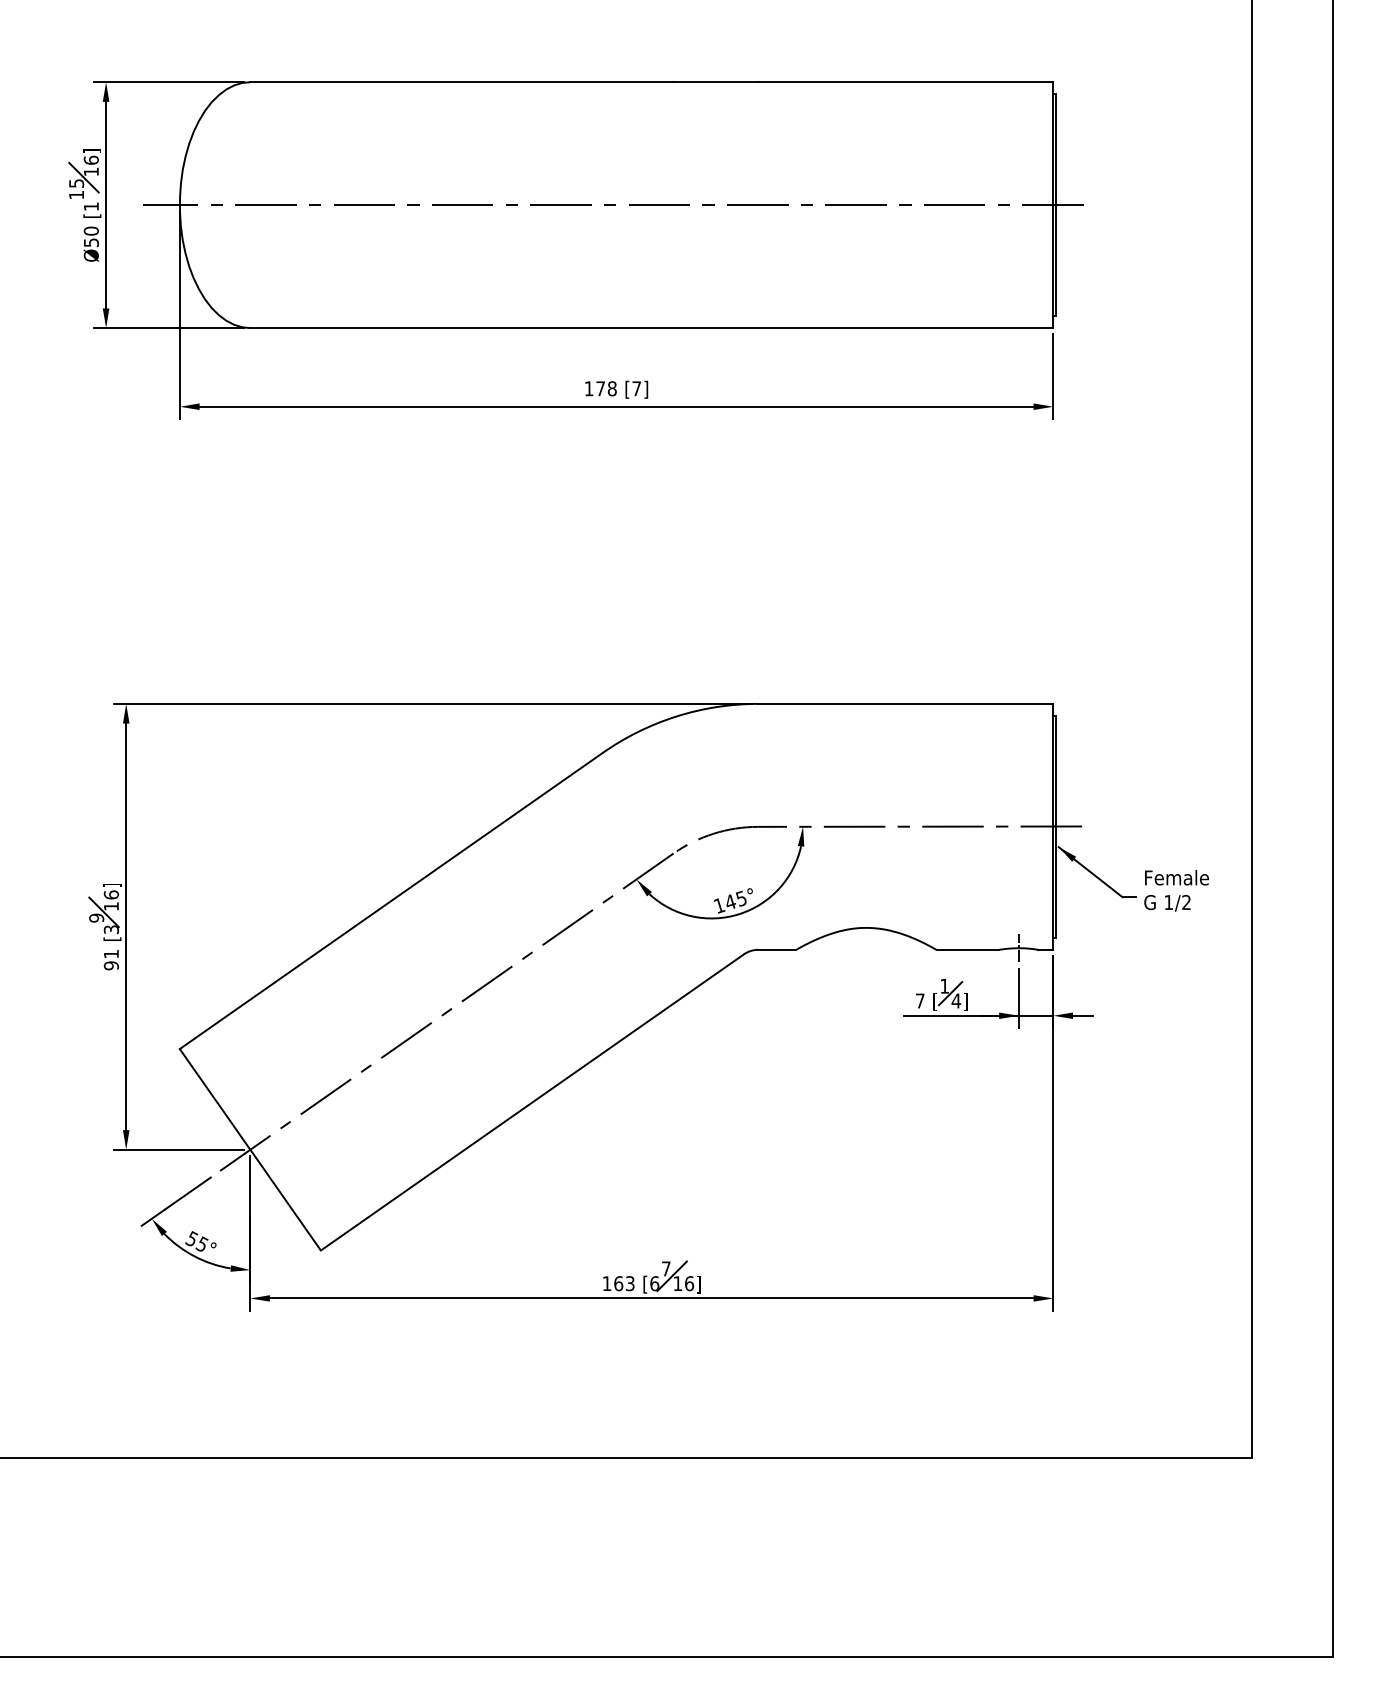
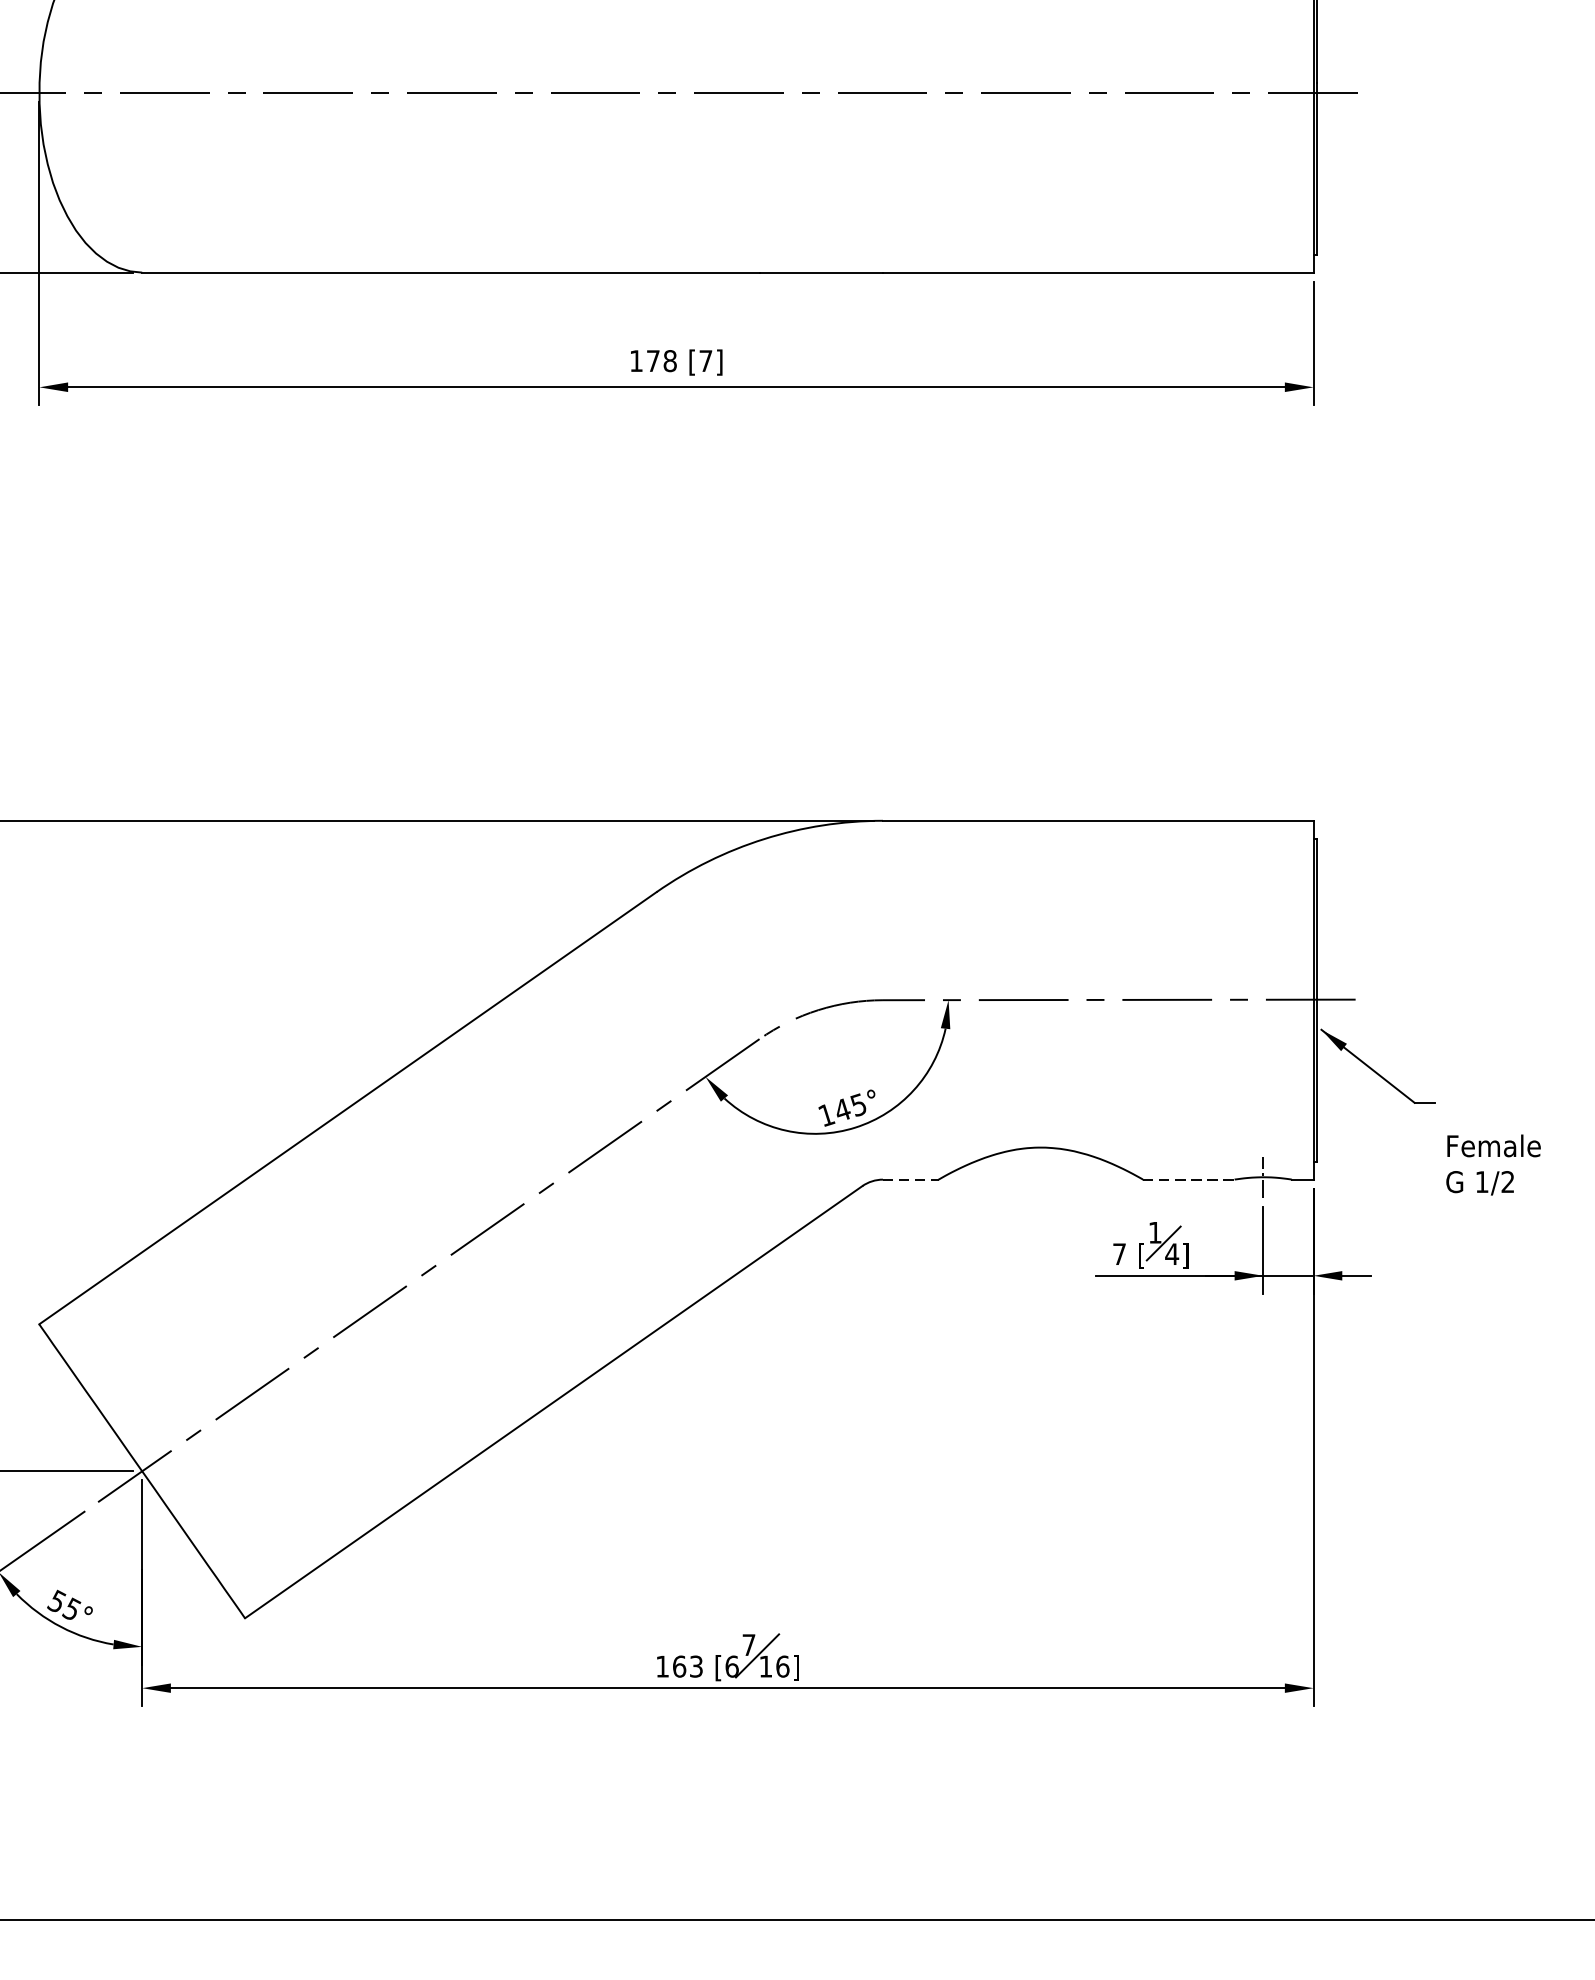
text: (1176, 890) -> (1493, 1164), moved
line: (777, 949) -> (911, 1179), solid -> dashed
line: (968, 949) -> (1189, 1179), solid -> dashed

